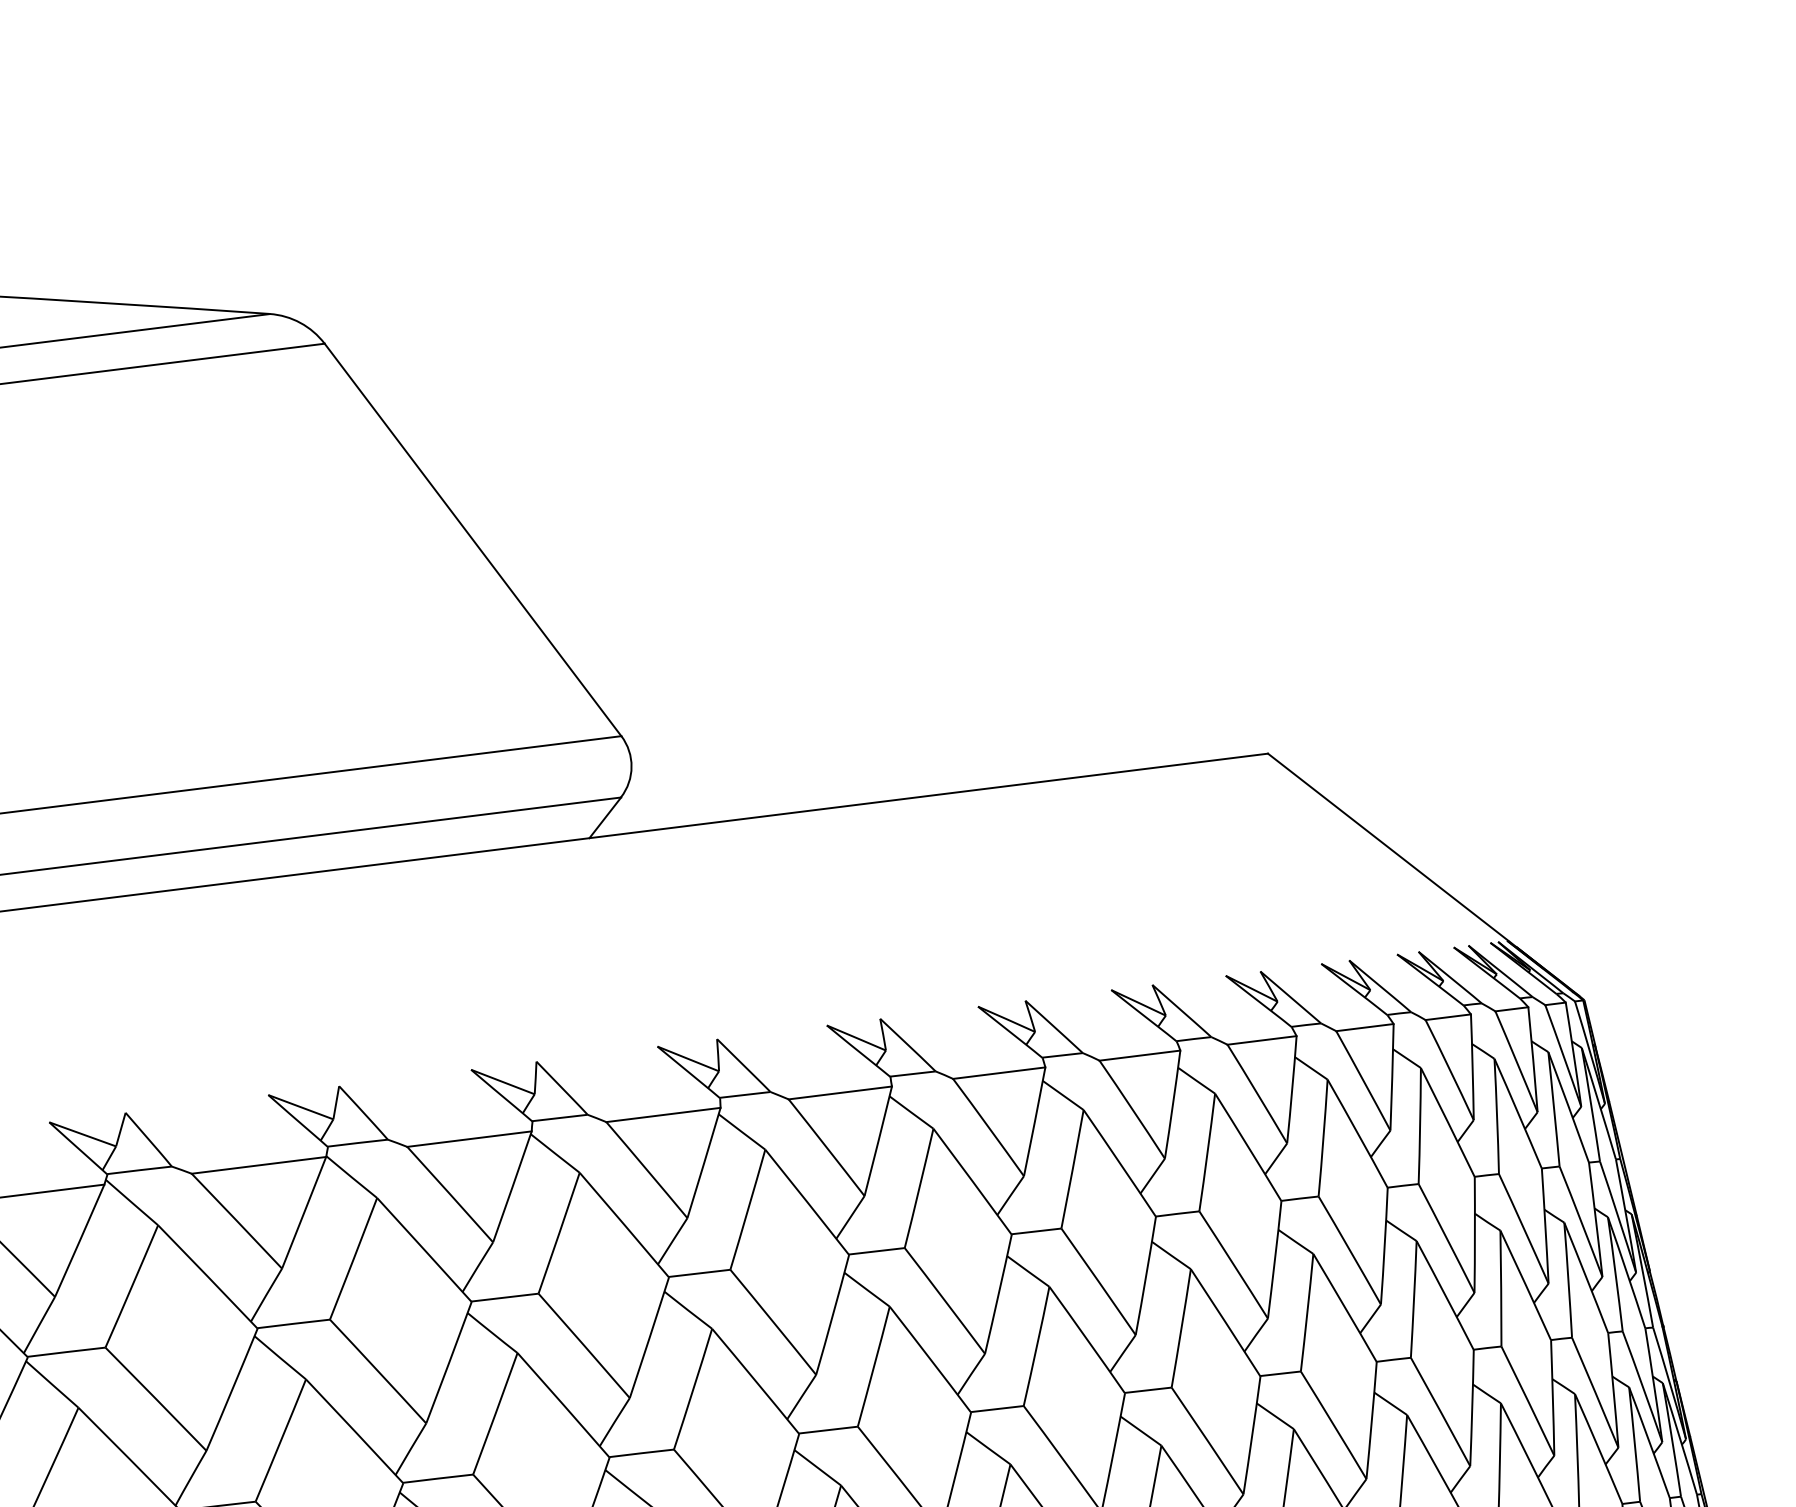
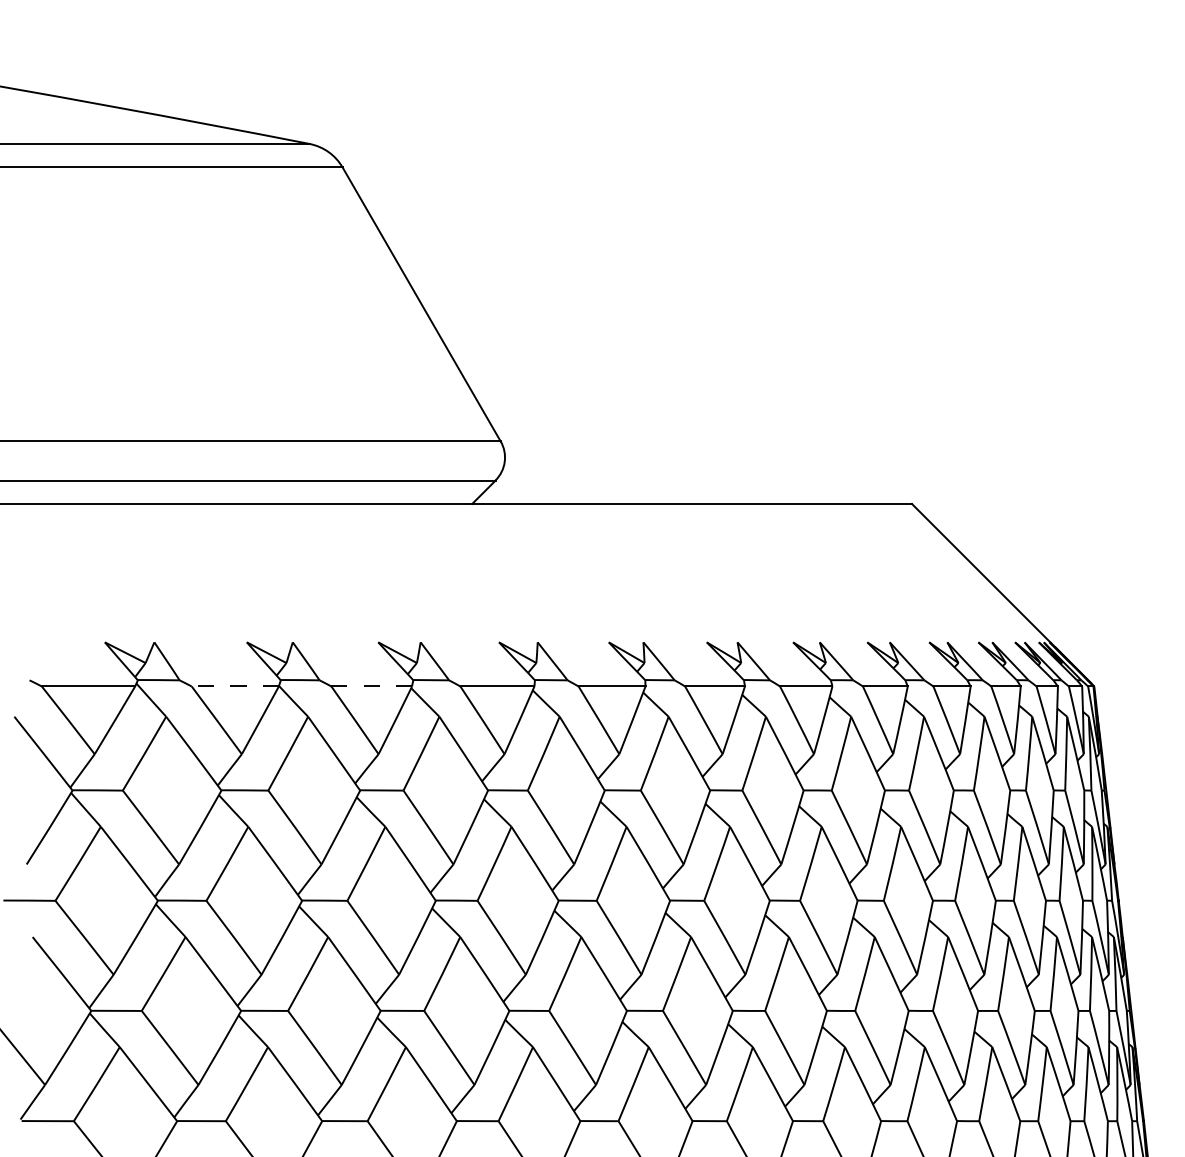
line: (469, 1139) -> (371, 686), solid -> dashed
line: (259, 1165) -> (235, 686), solid -> dashed

